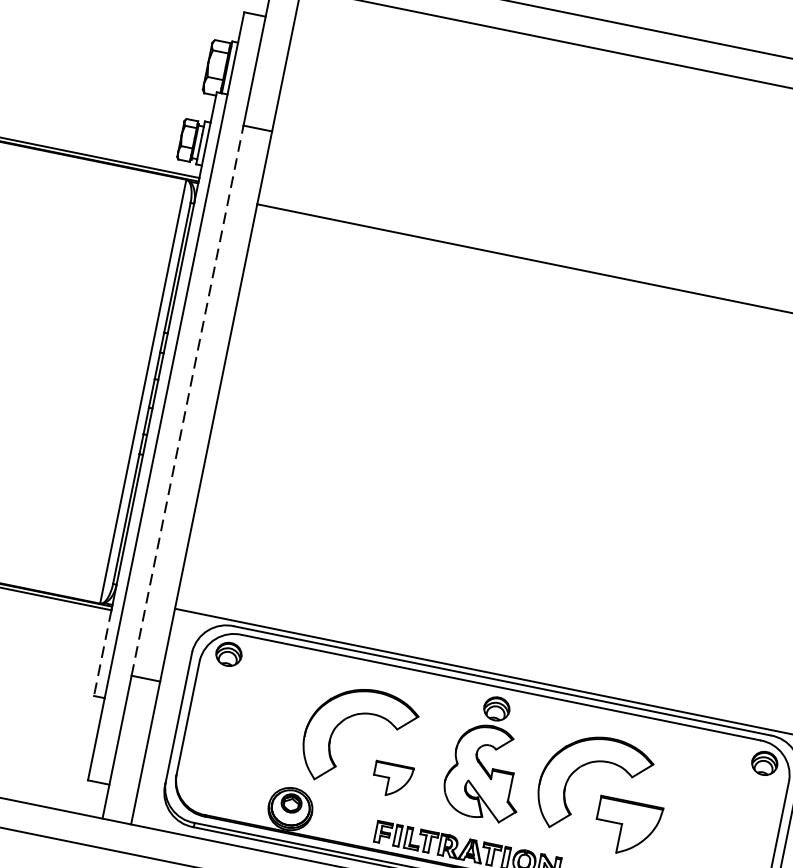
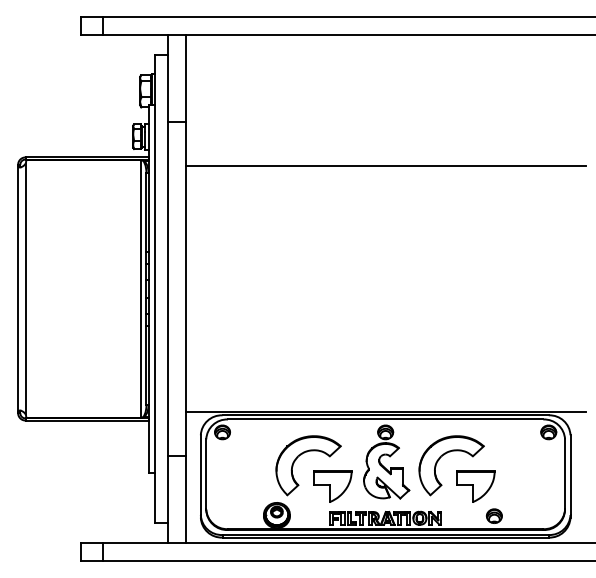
line: (188, 399) -> (168, 288), dashed -> solid
line: (102, 654) -> (148, 447), dashed -> solid
part: (391, 780) -> (332, 486), size x1.67

